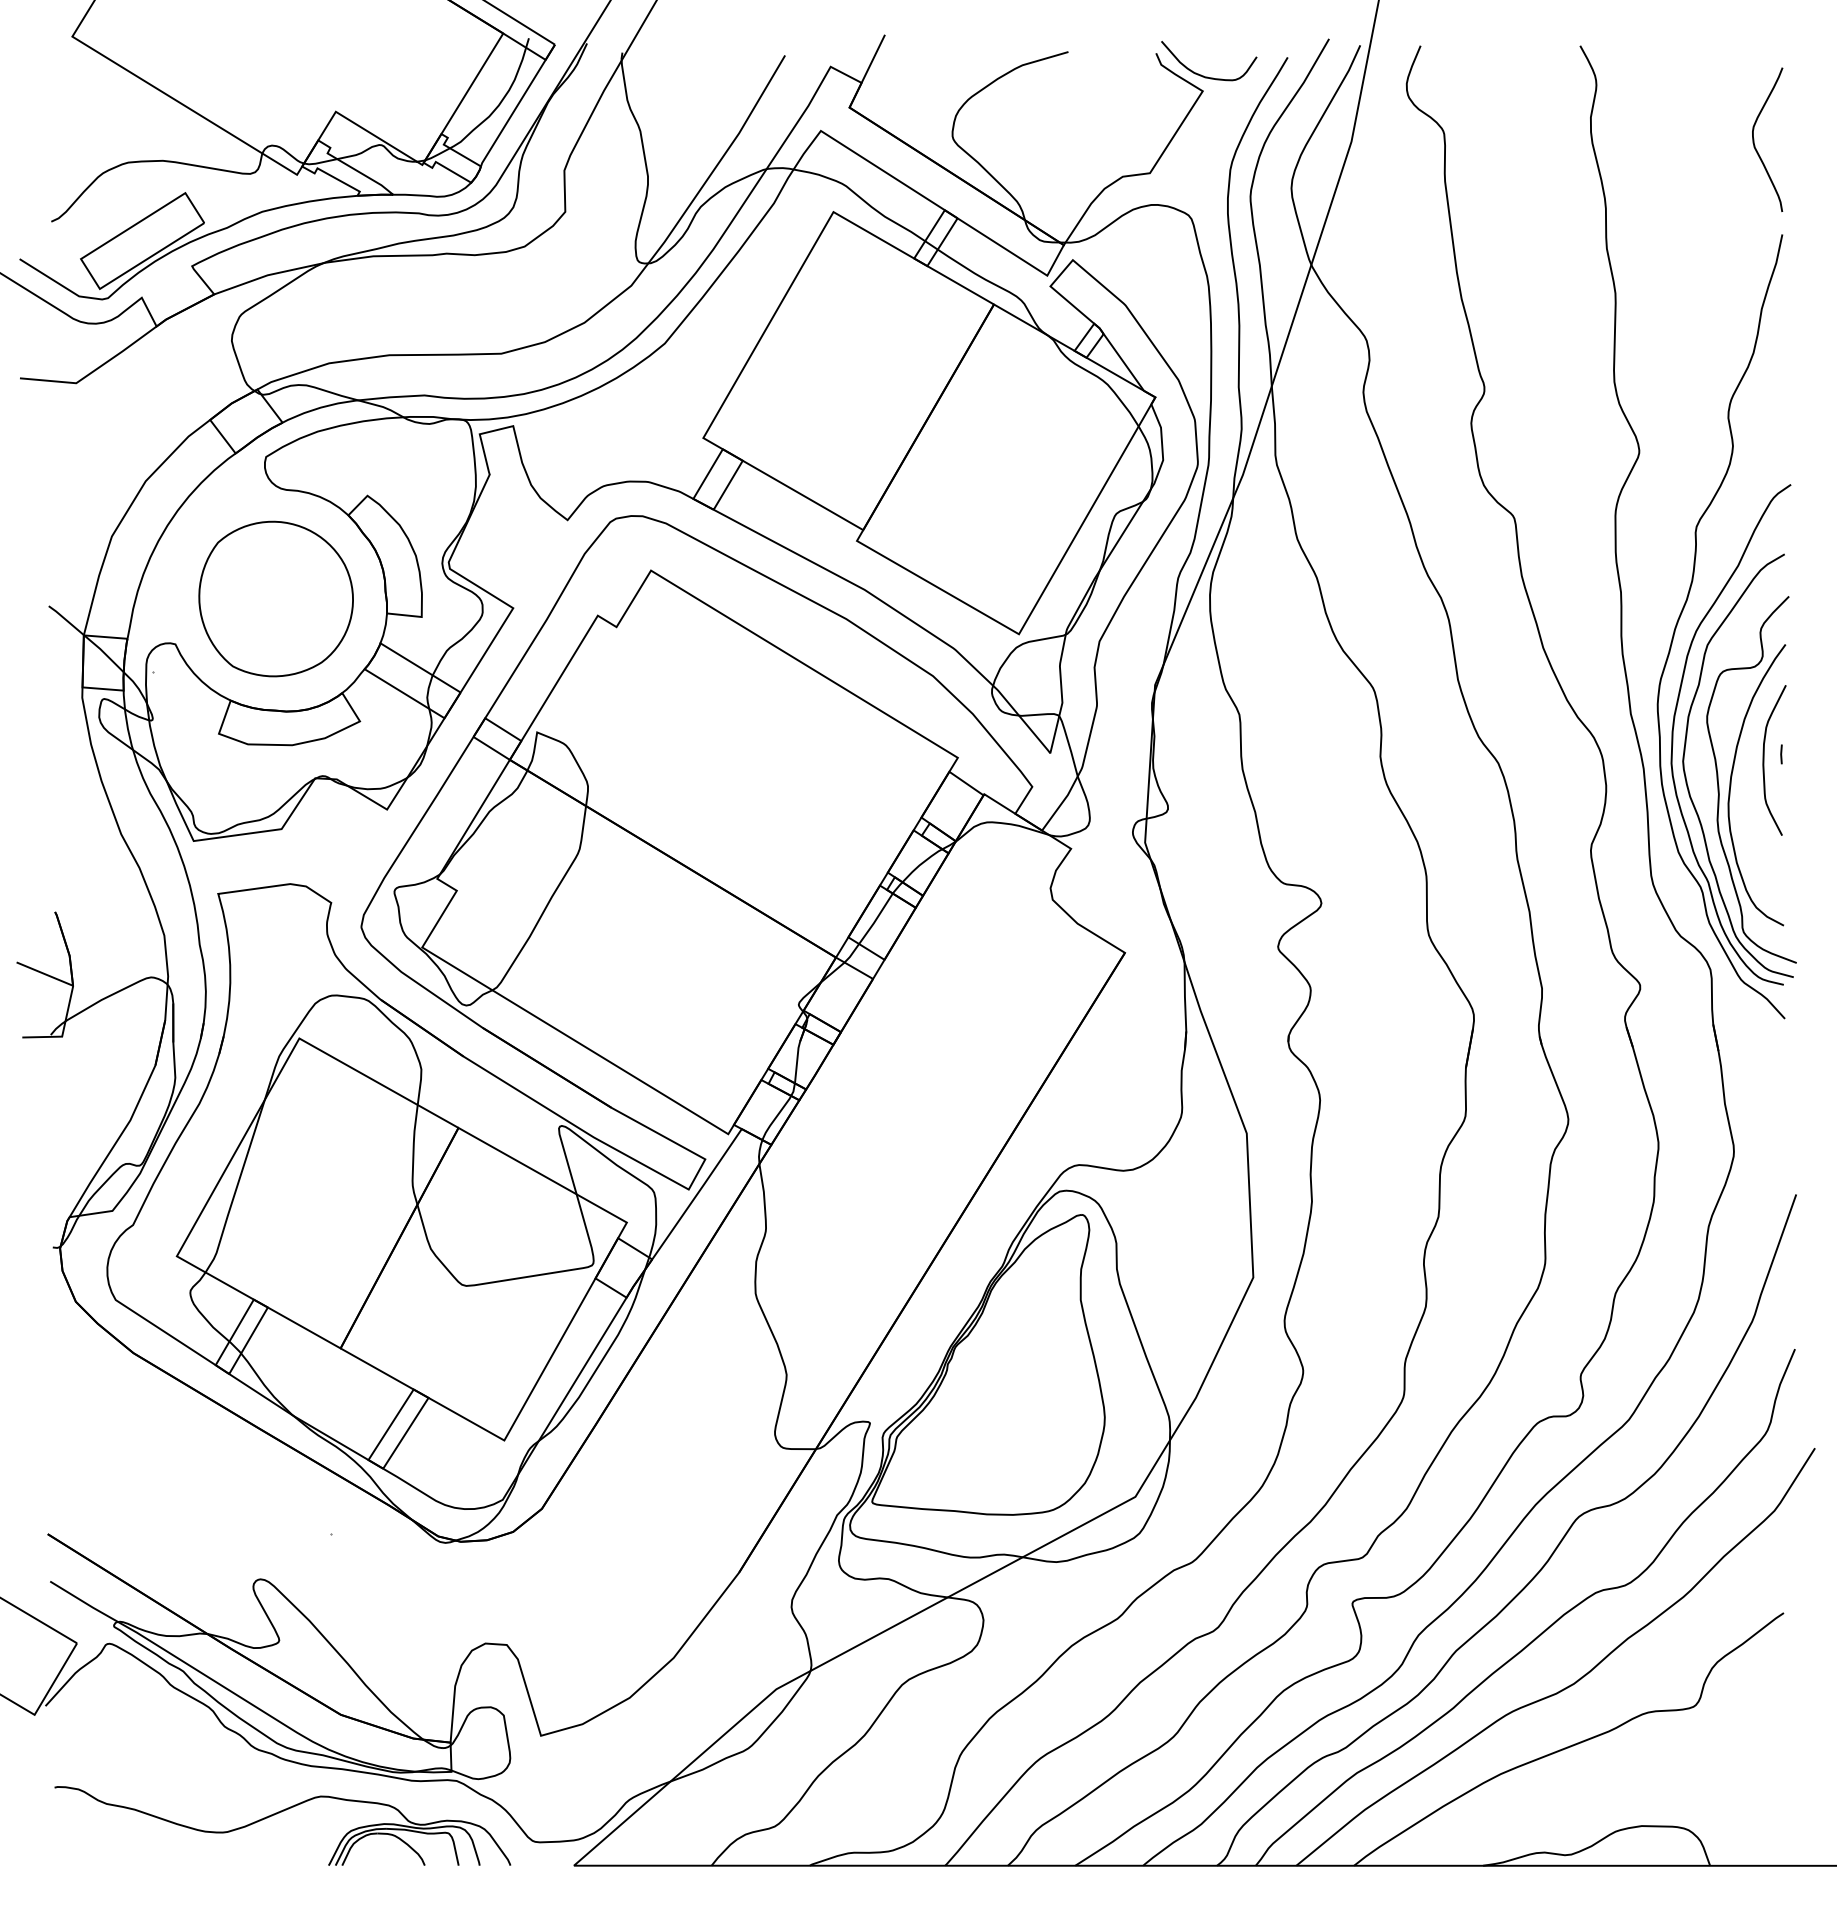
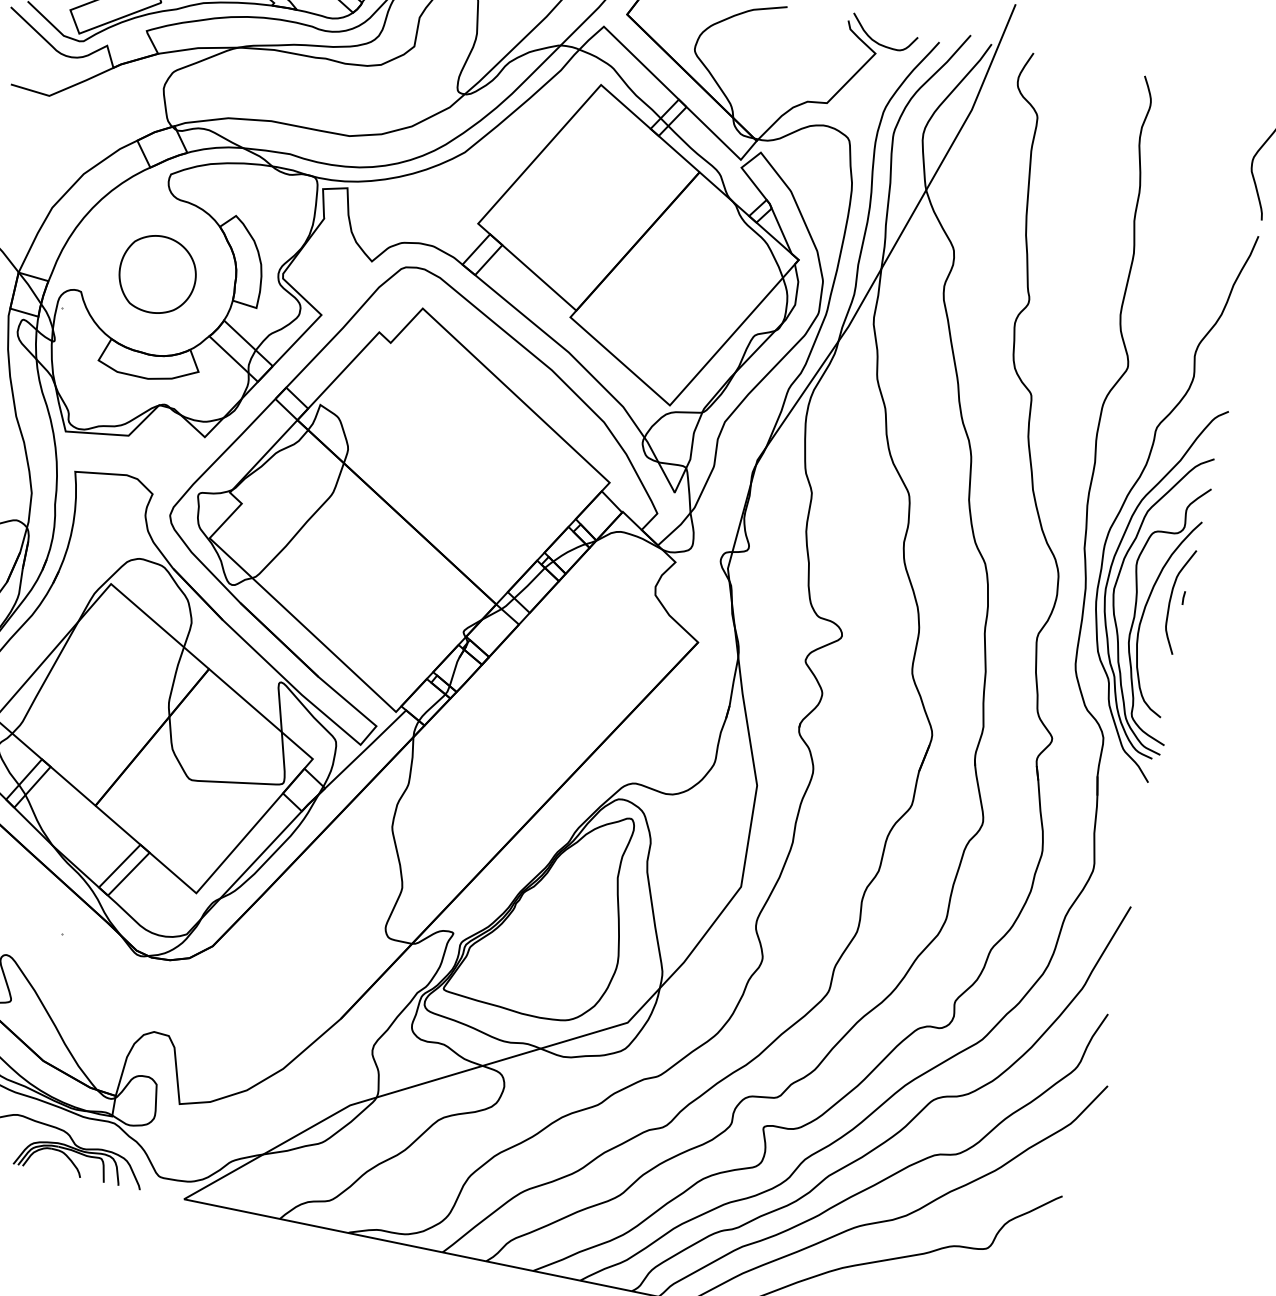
part: (275, 598) -> (157, 274), size x0.7

